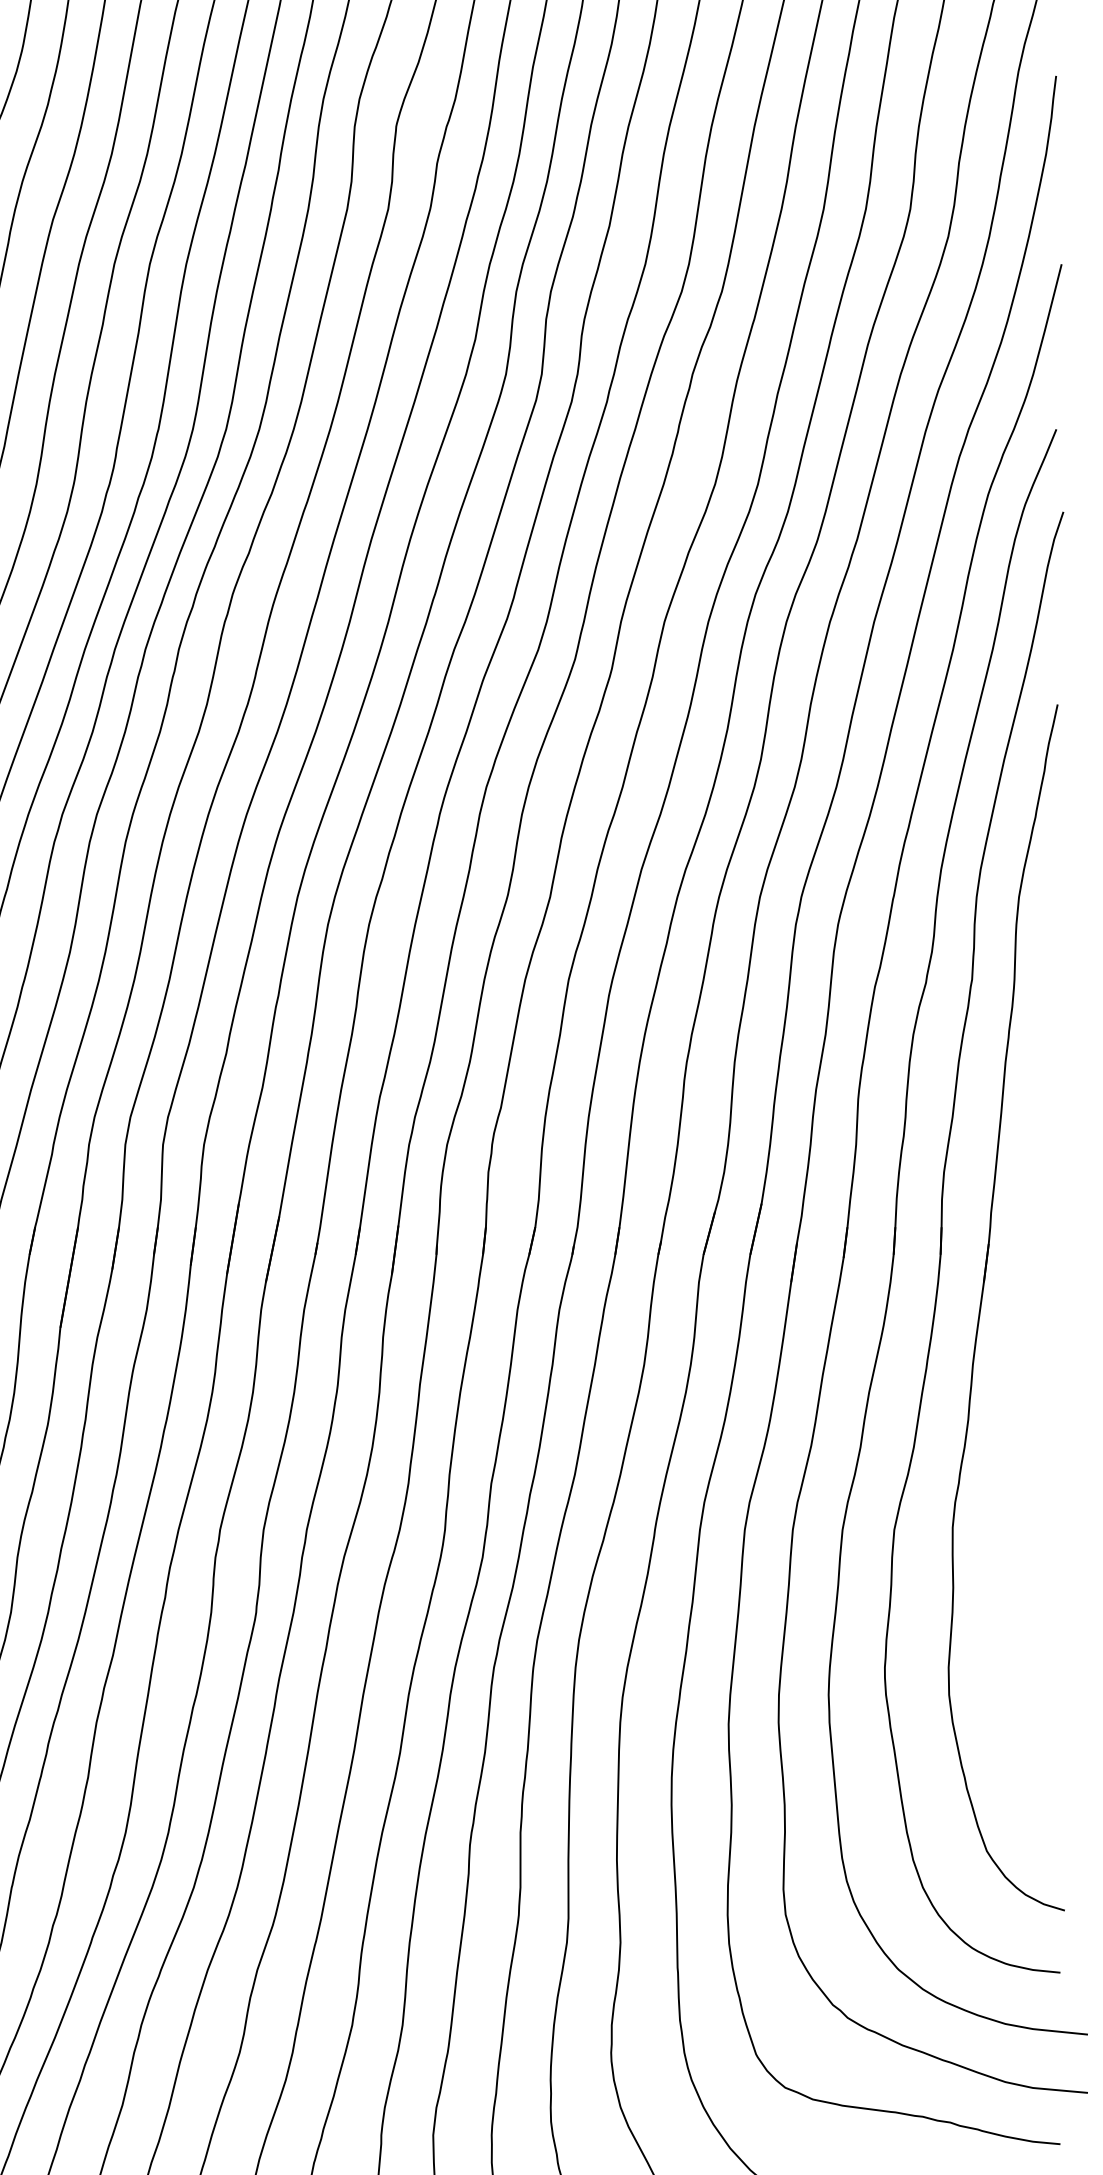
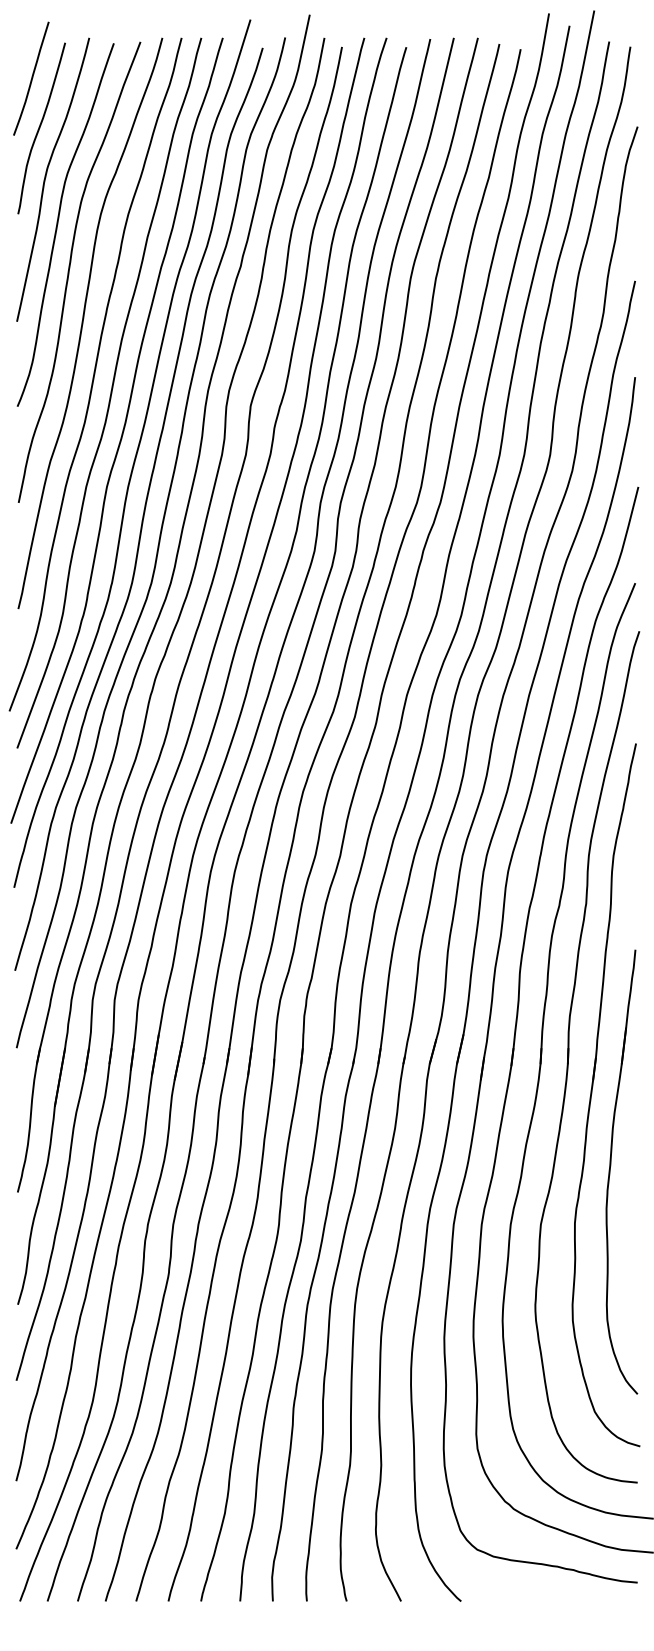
part: (1013, 1438) -> (610, 1171), added

